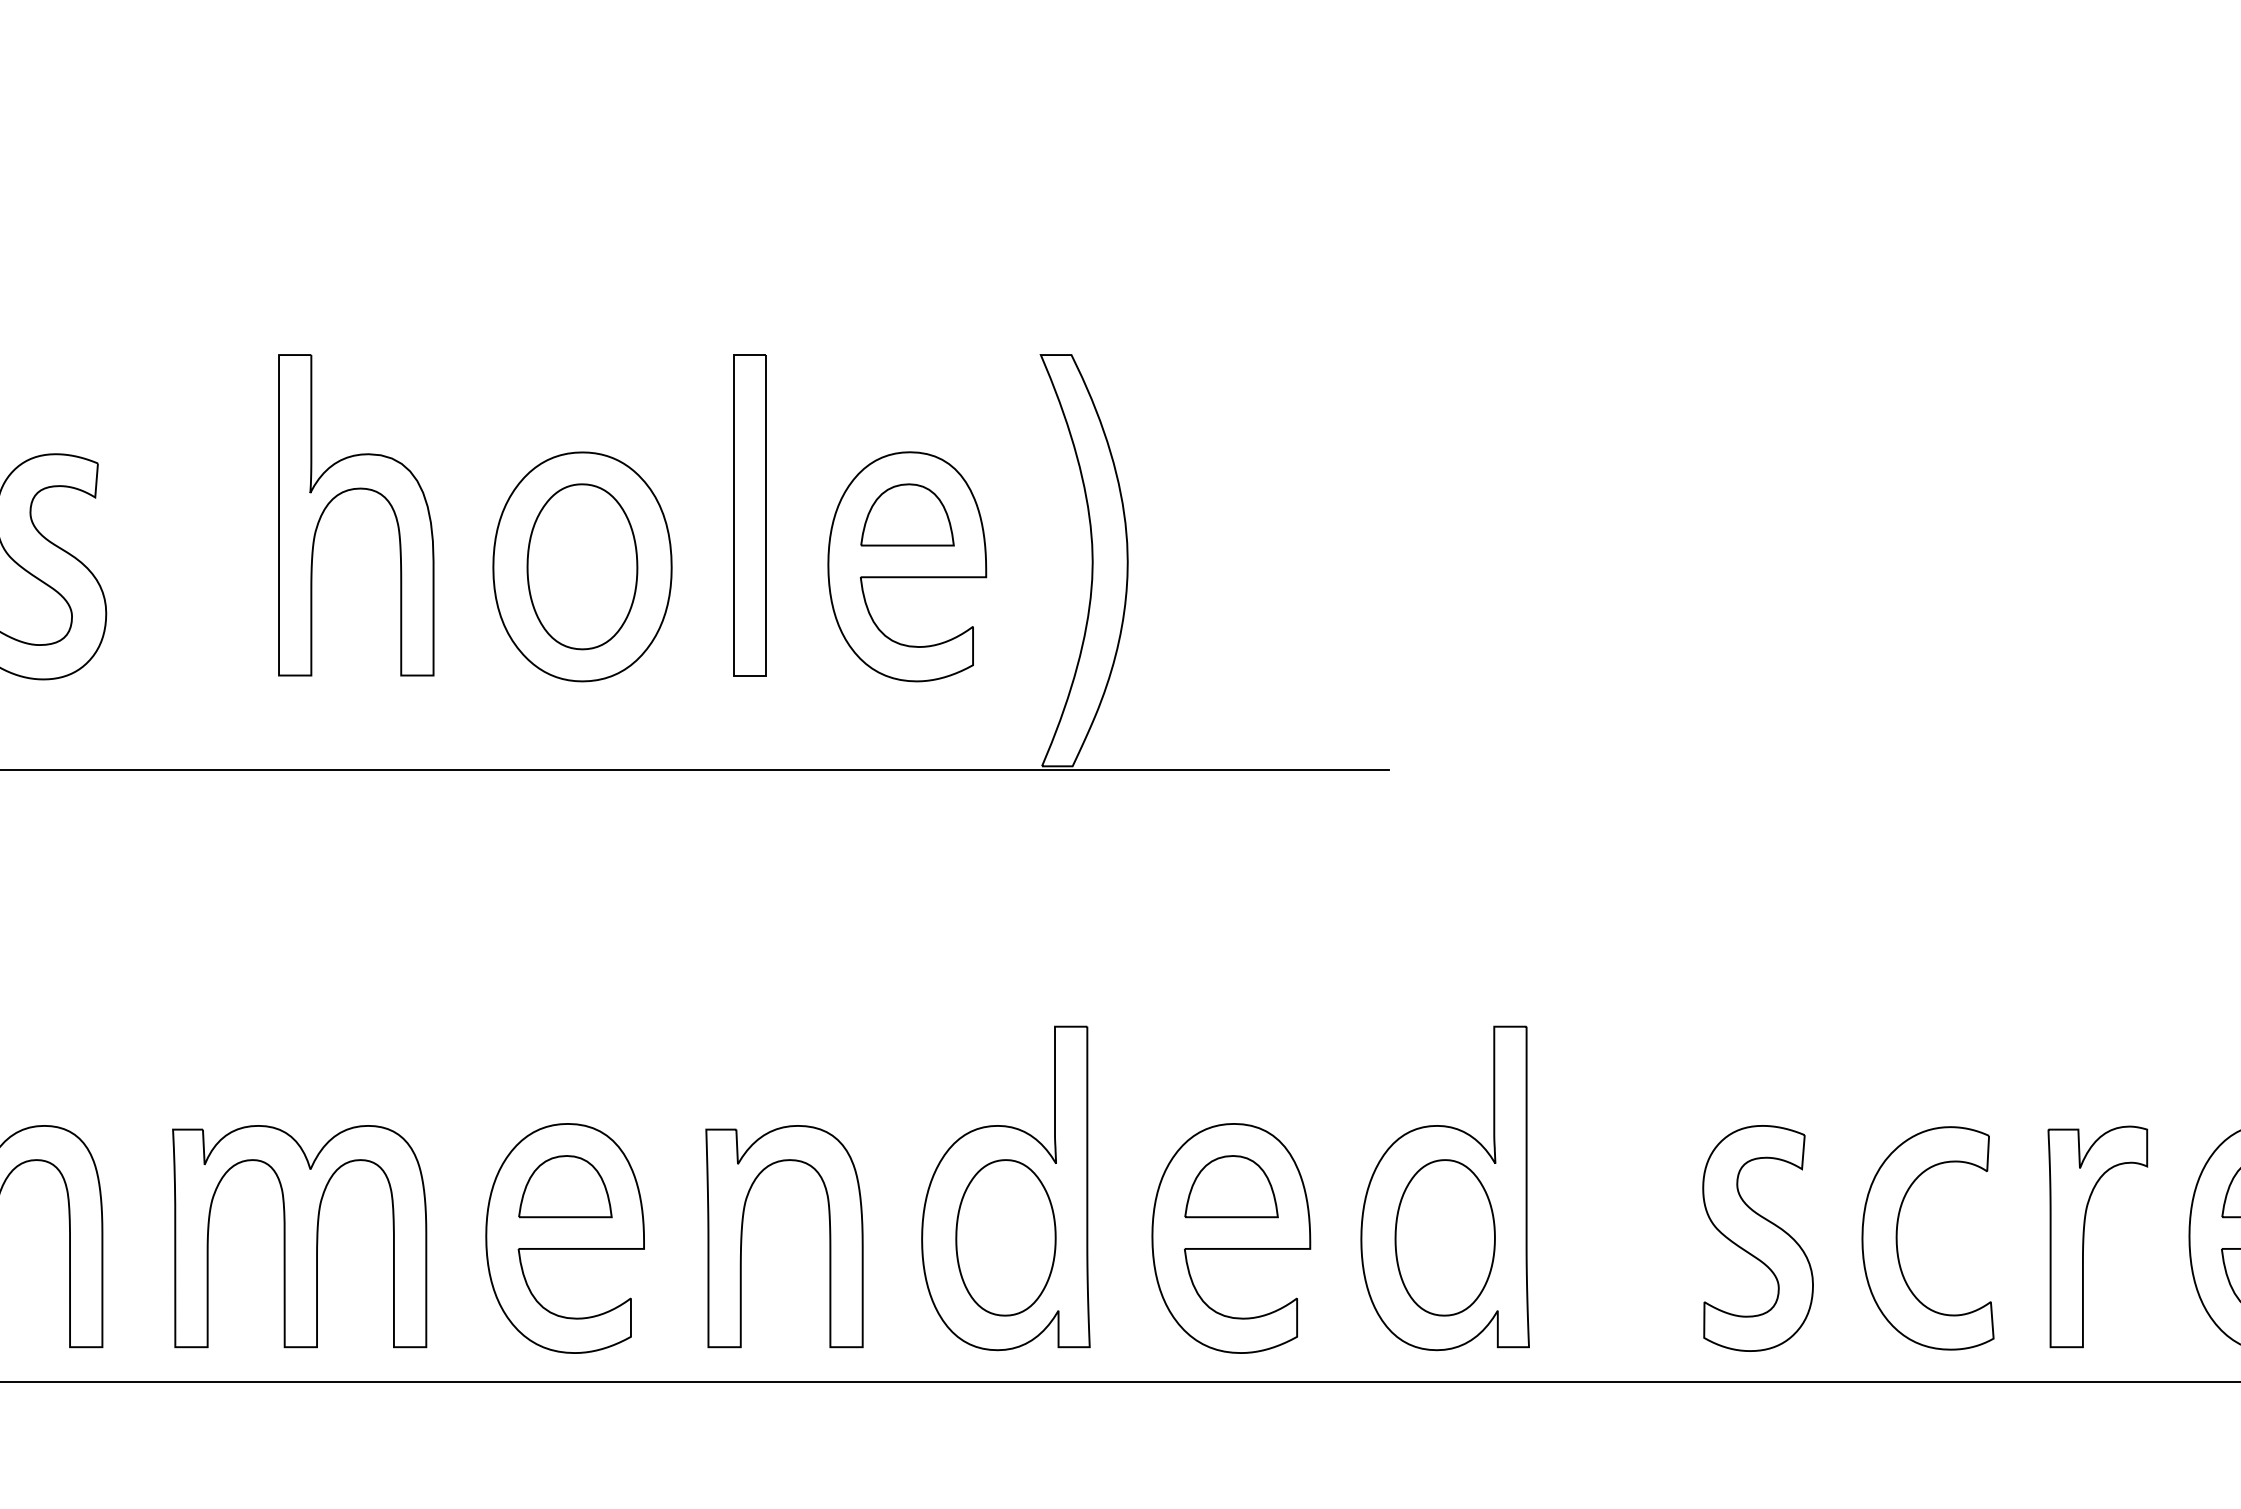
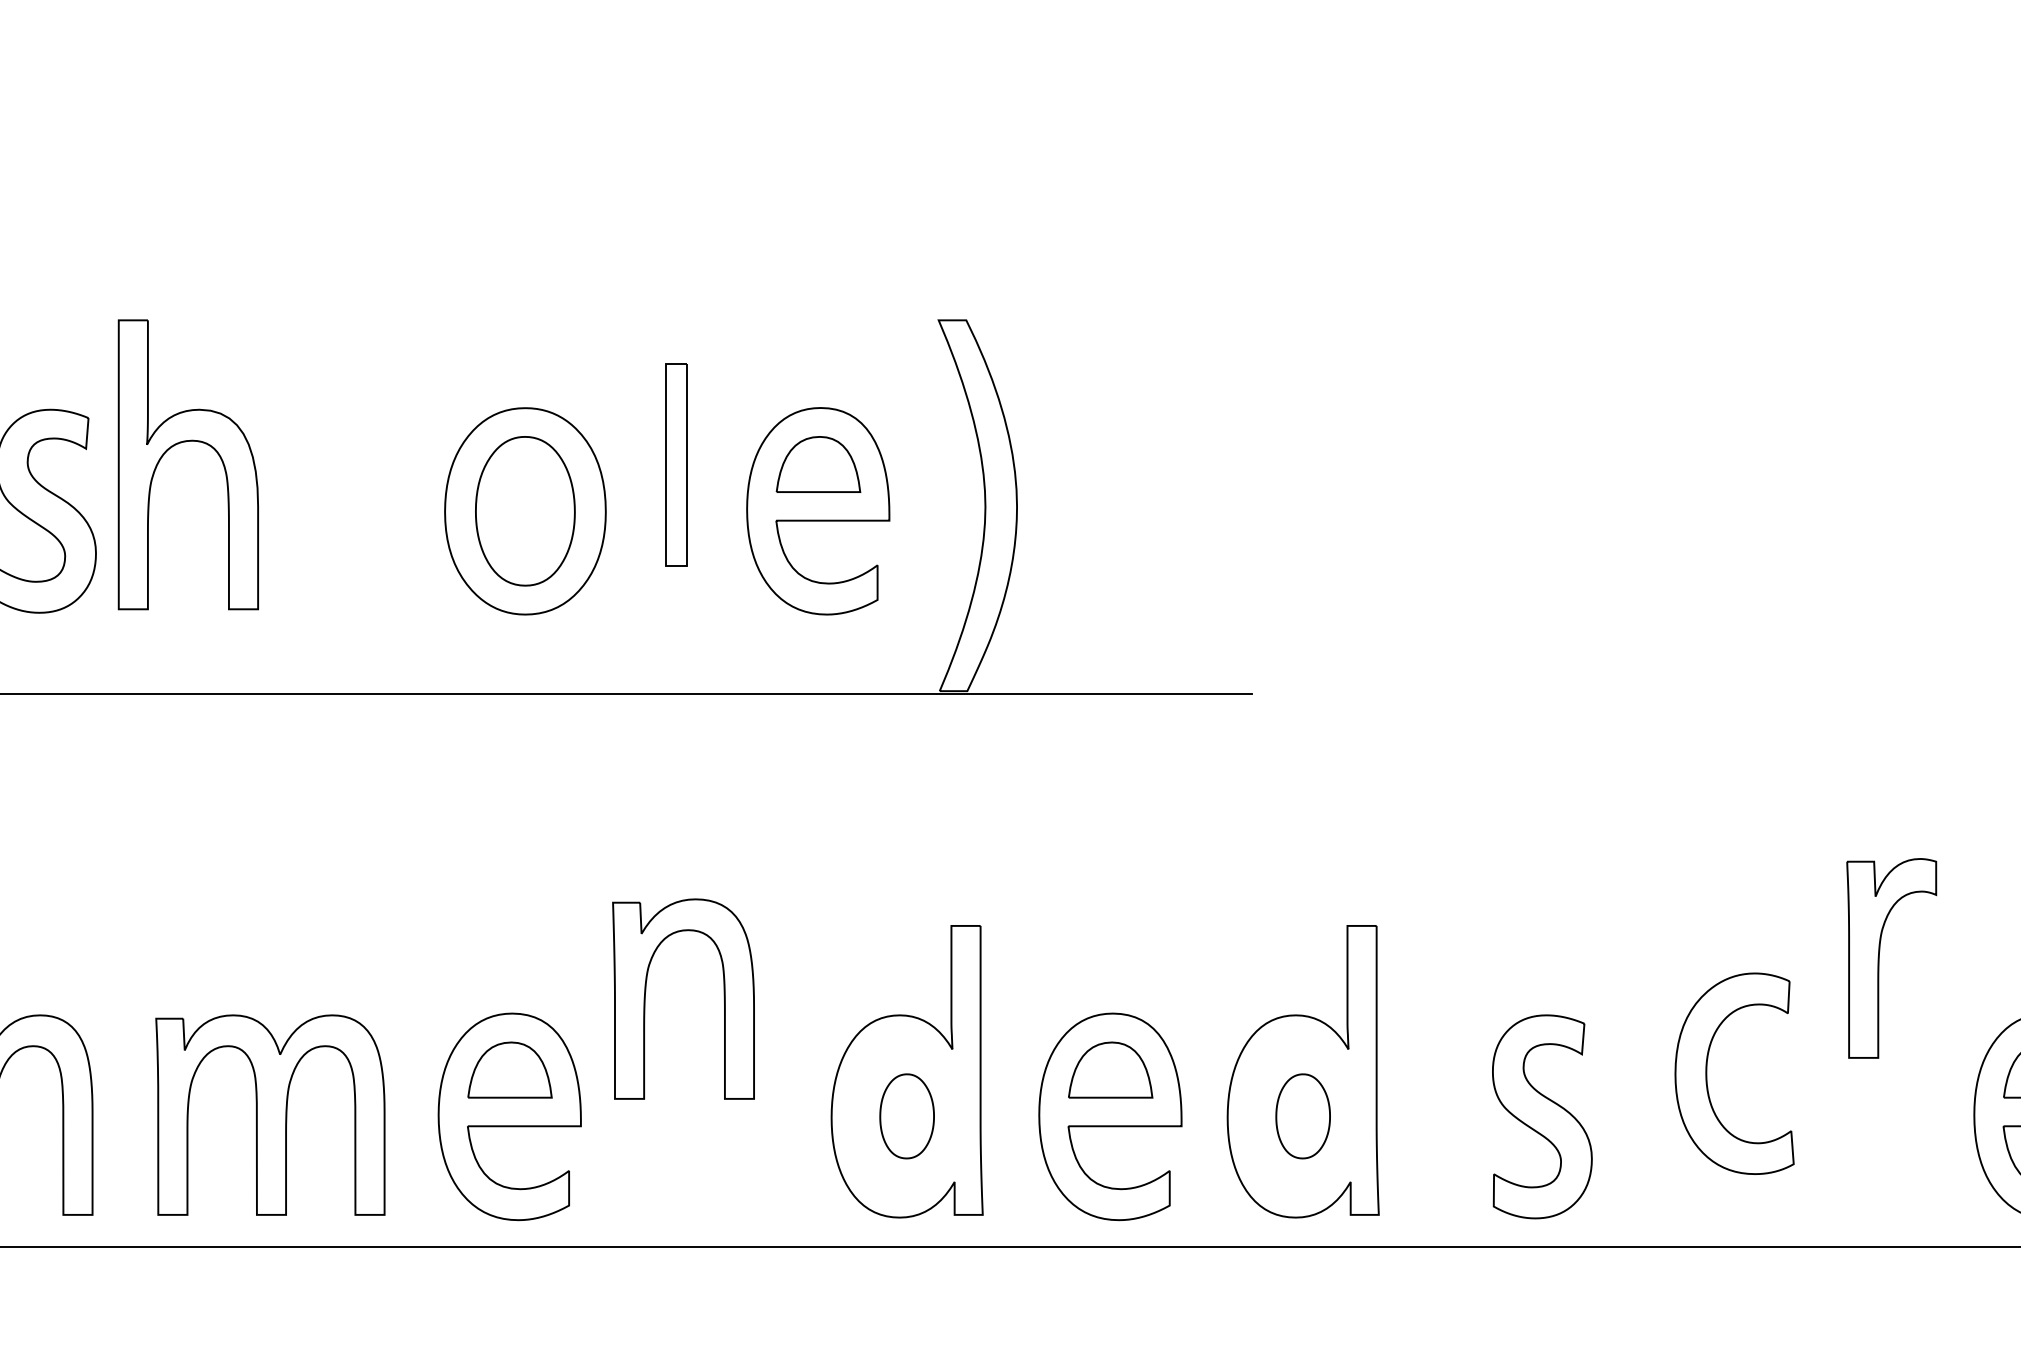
part: (348, 491) -> (181, 443), moved
part: (750, 514) -> (676, 464), size x0.7
part: (743, 1228) -> (646, 991), moved
part: (2084, 1236) -> (1879, 958), moved
part: (1005, 1238) -> (906, 1116), size x0.6
part: (1444, 1238) -> (1302, 1116), size x0.6
part: (1758, 1238) -> (1542, 1116), moved
part: (1897, 1238) -> (1707, 1073), moved

